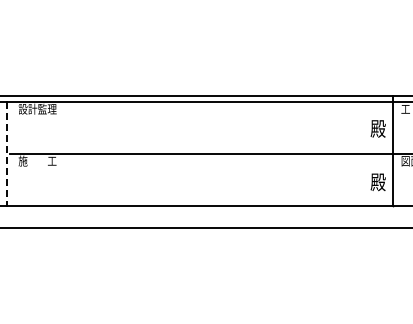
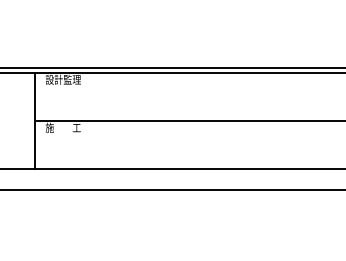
line: (7, 153) -> (35, 120), dashed -> solid

